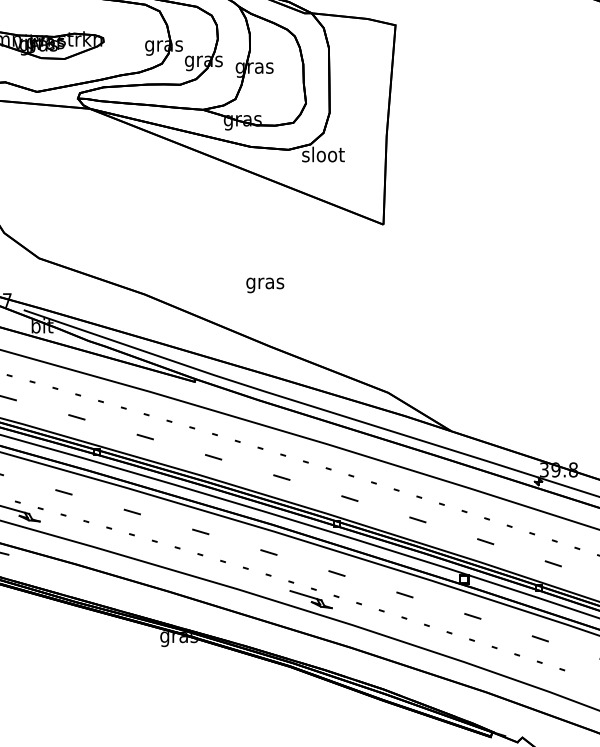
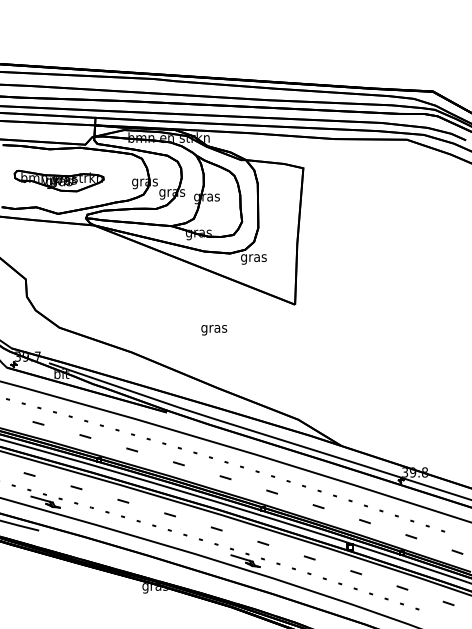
text: (322, 155) -> (253, 257), sloot -> gras
text: (265, 285) -> (214, 330), moved

